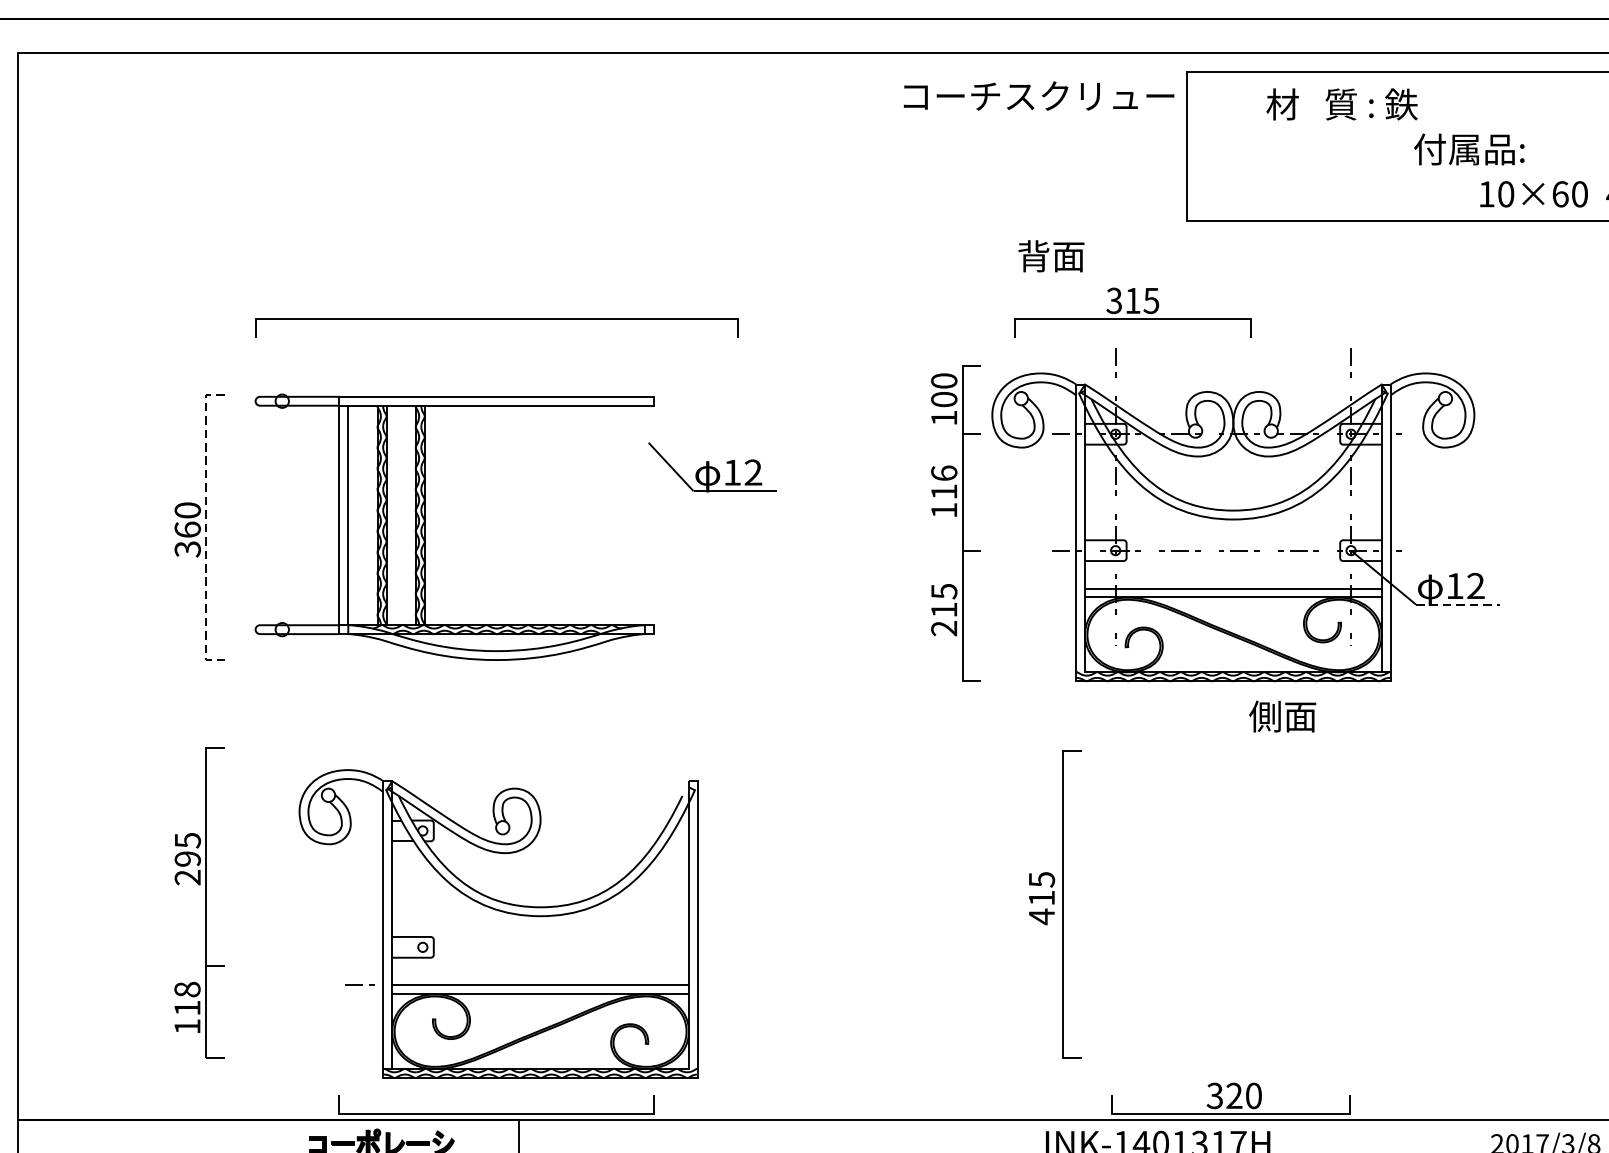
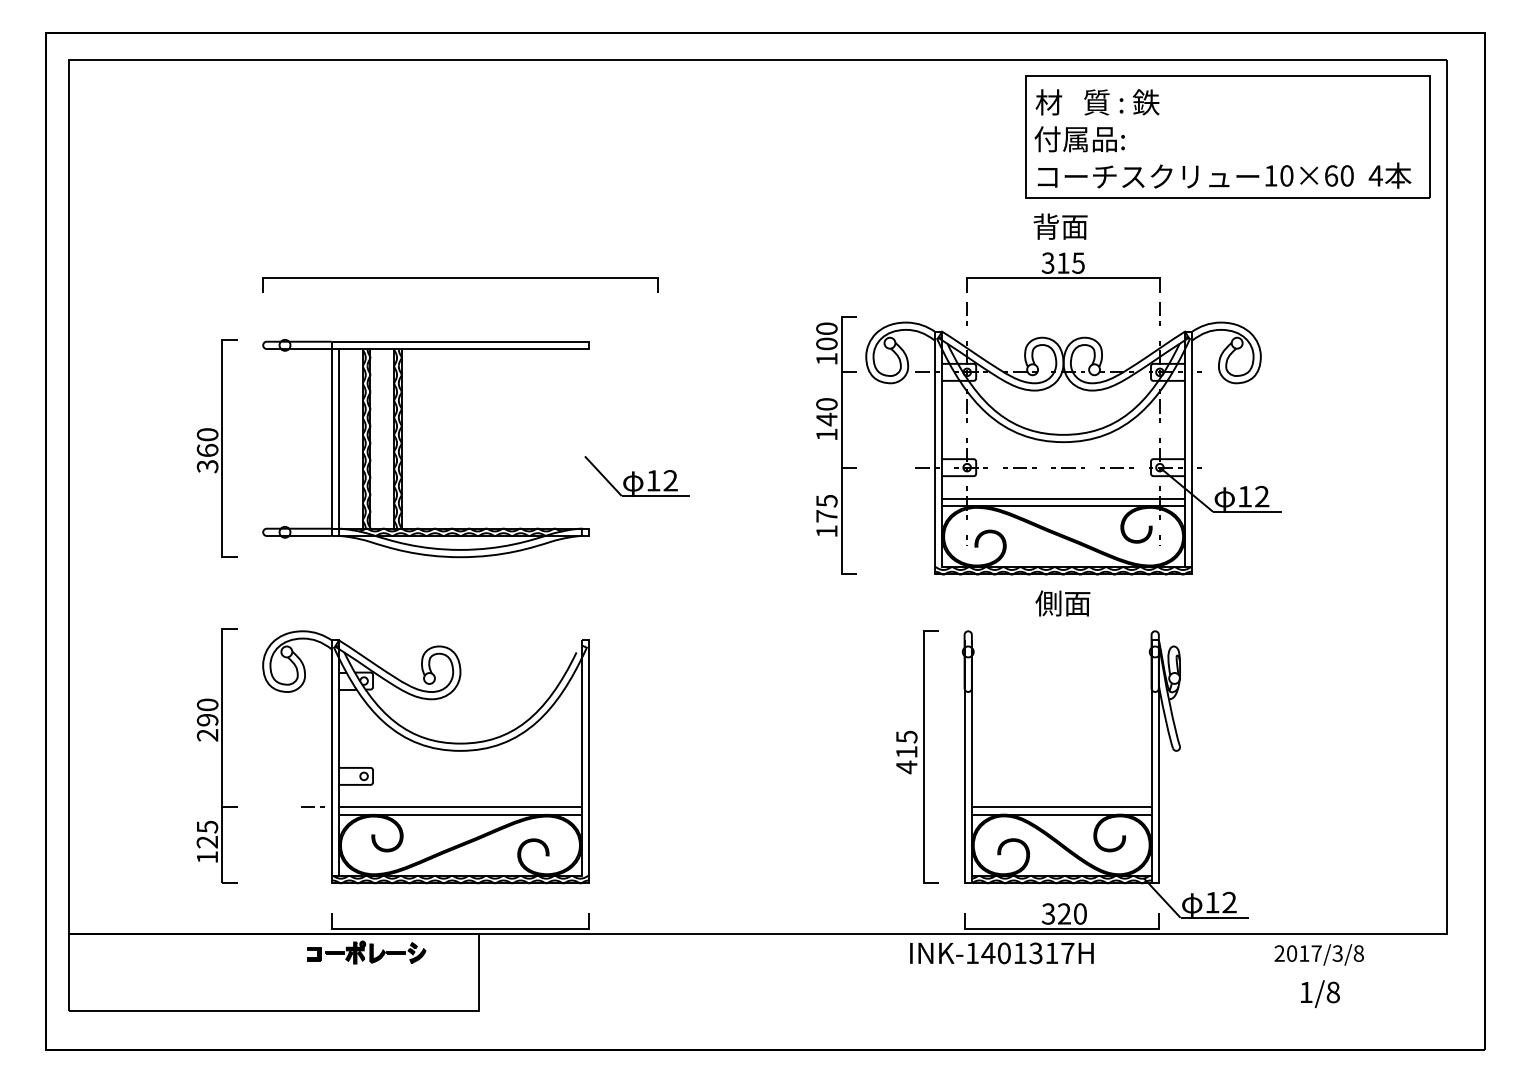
text: (1039, 96) -> (1148, 176), moved
text: (1342, 104) -> (1097, 102), moved
text: (1469, 149) -> (1079, 139), moved
text: (1051, 256) -> (1060, 226), moved
part: (1133, 312) -> (1063, 272), moved
part: (711, 467) -> (636, 476), moved
text: (943, 483) -> (826, 412), 116 -> 140
line: (205, 527) -> (222, 448), dashed -> solid
line: (1458, 604) -> (1247, 511), dashed -> solid
text: (943, 618) -> (826, 523), 215 -> 175
text: (1282, 716) -> (1062, 603), moved
text: (187, 839) -> (207, 704), 295 -> 290
part: (497, 924) -> (425, 757), moved
part: (1283, 964) -> (1104, 806), added
text: (187, 998) -> (207, 834), 118 -> 125

